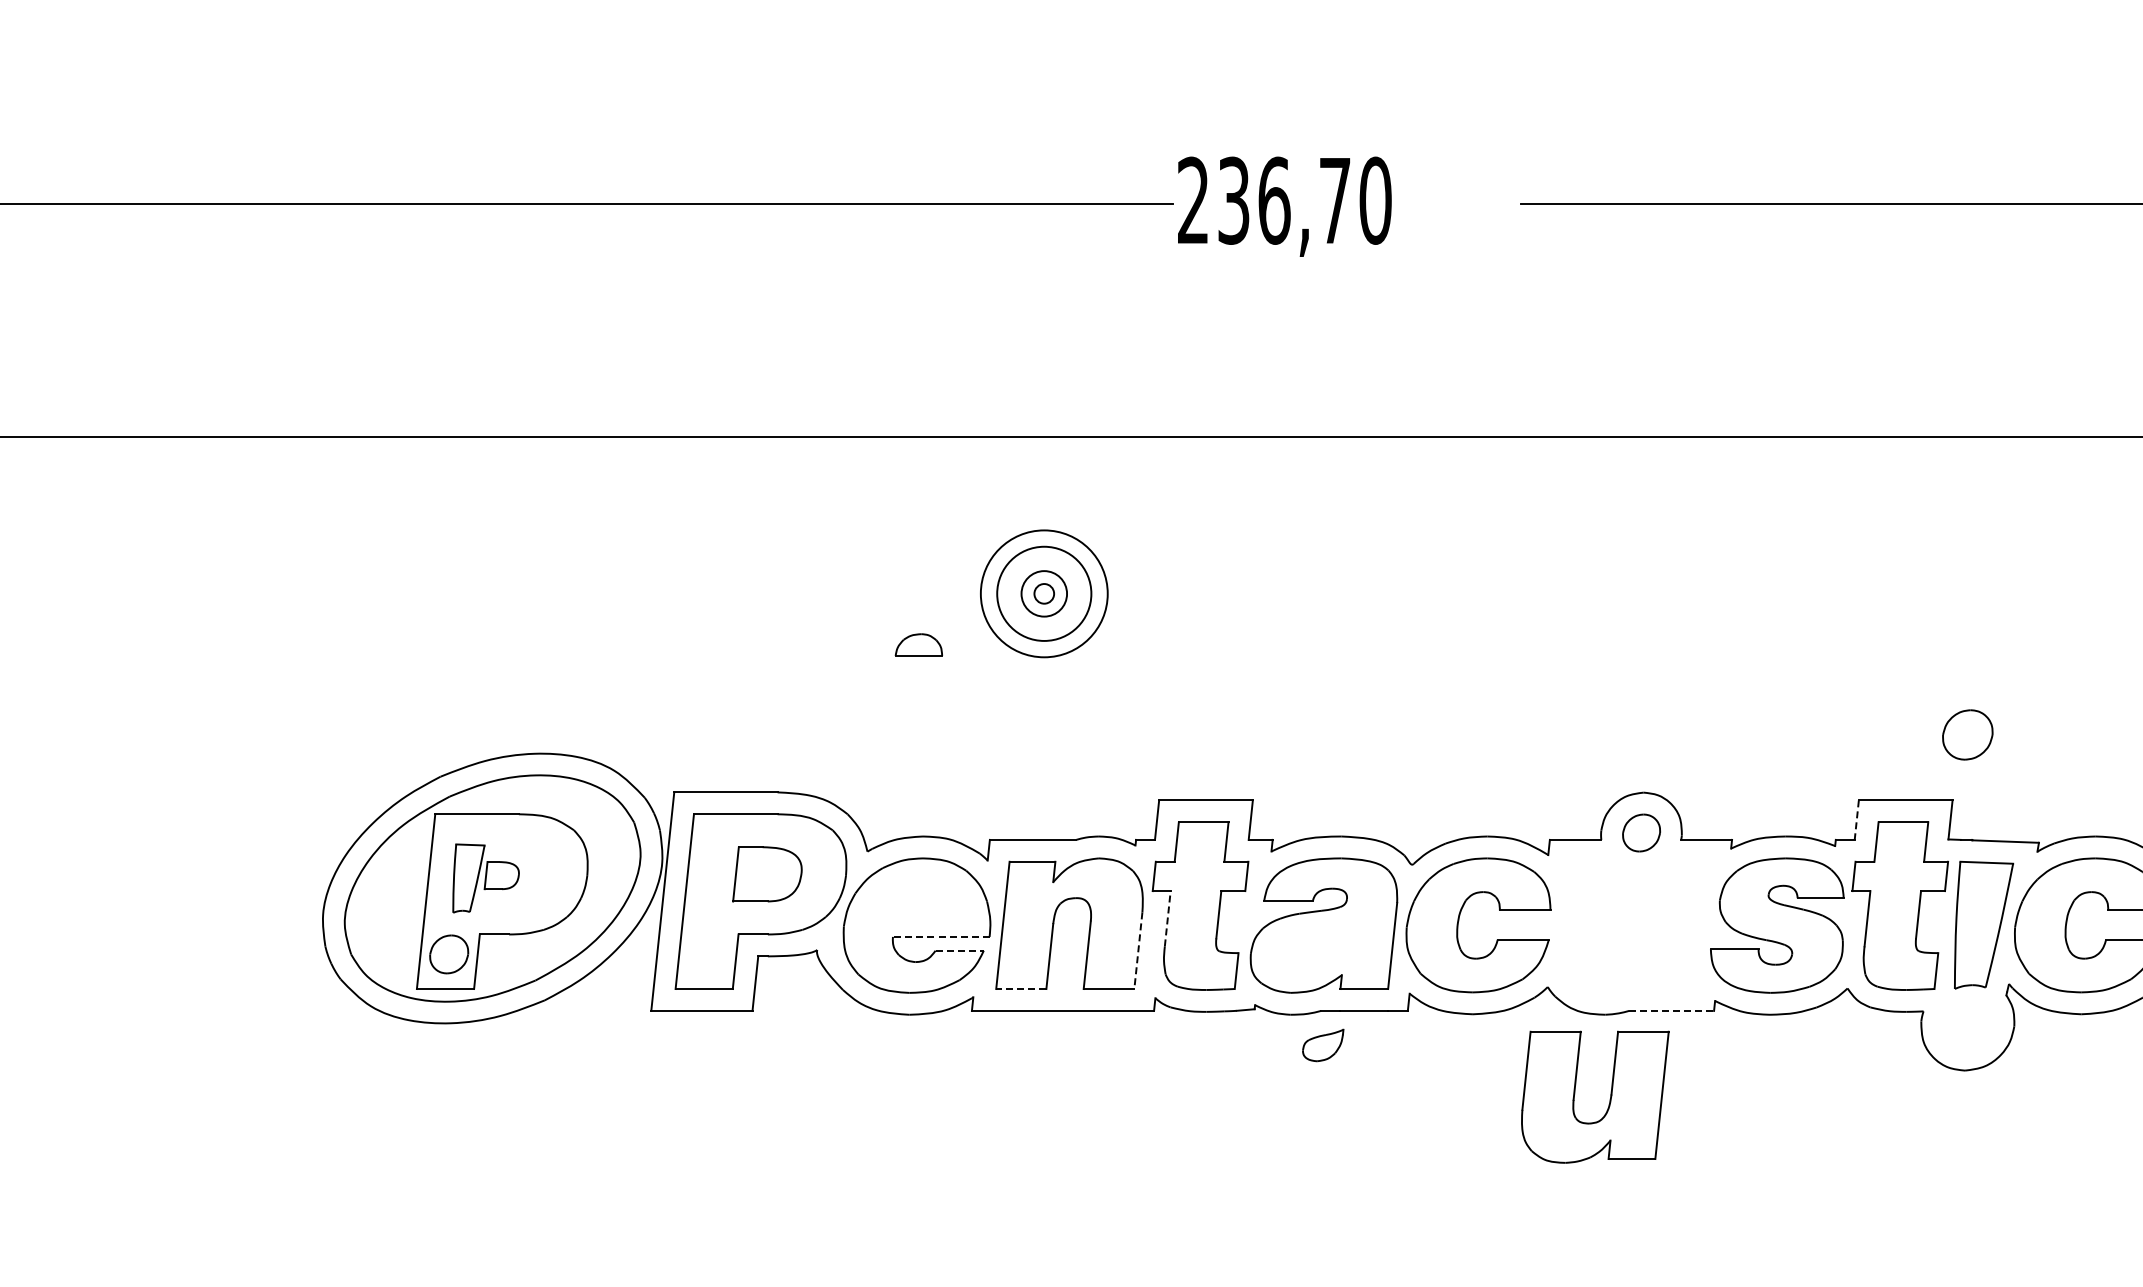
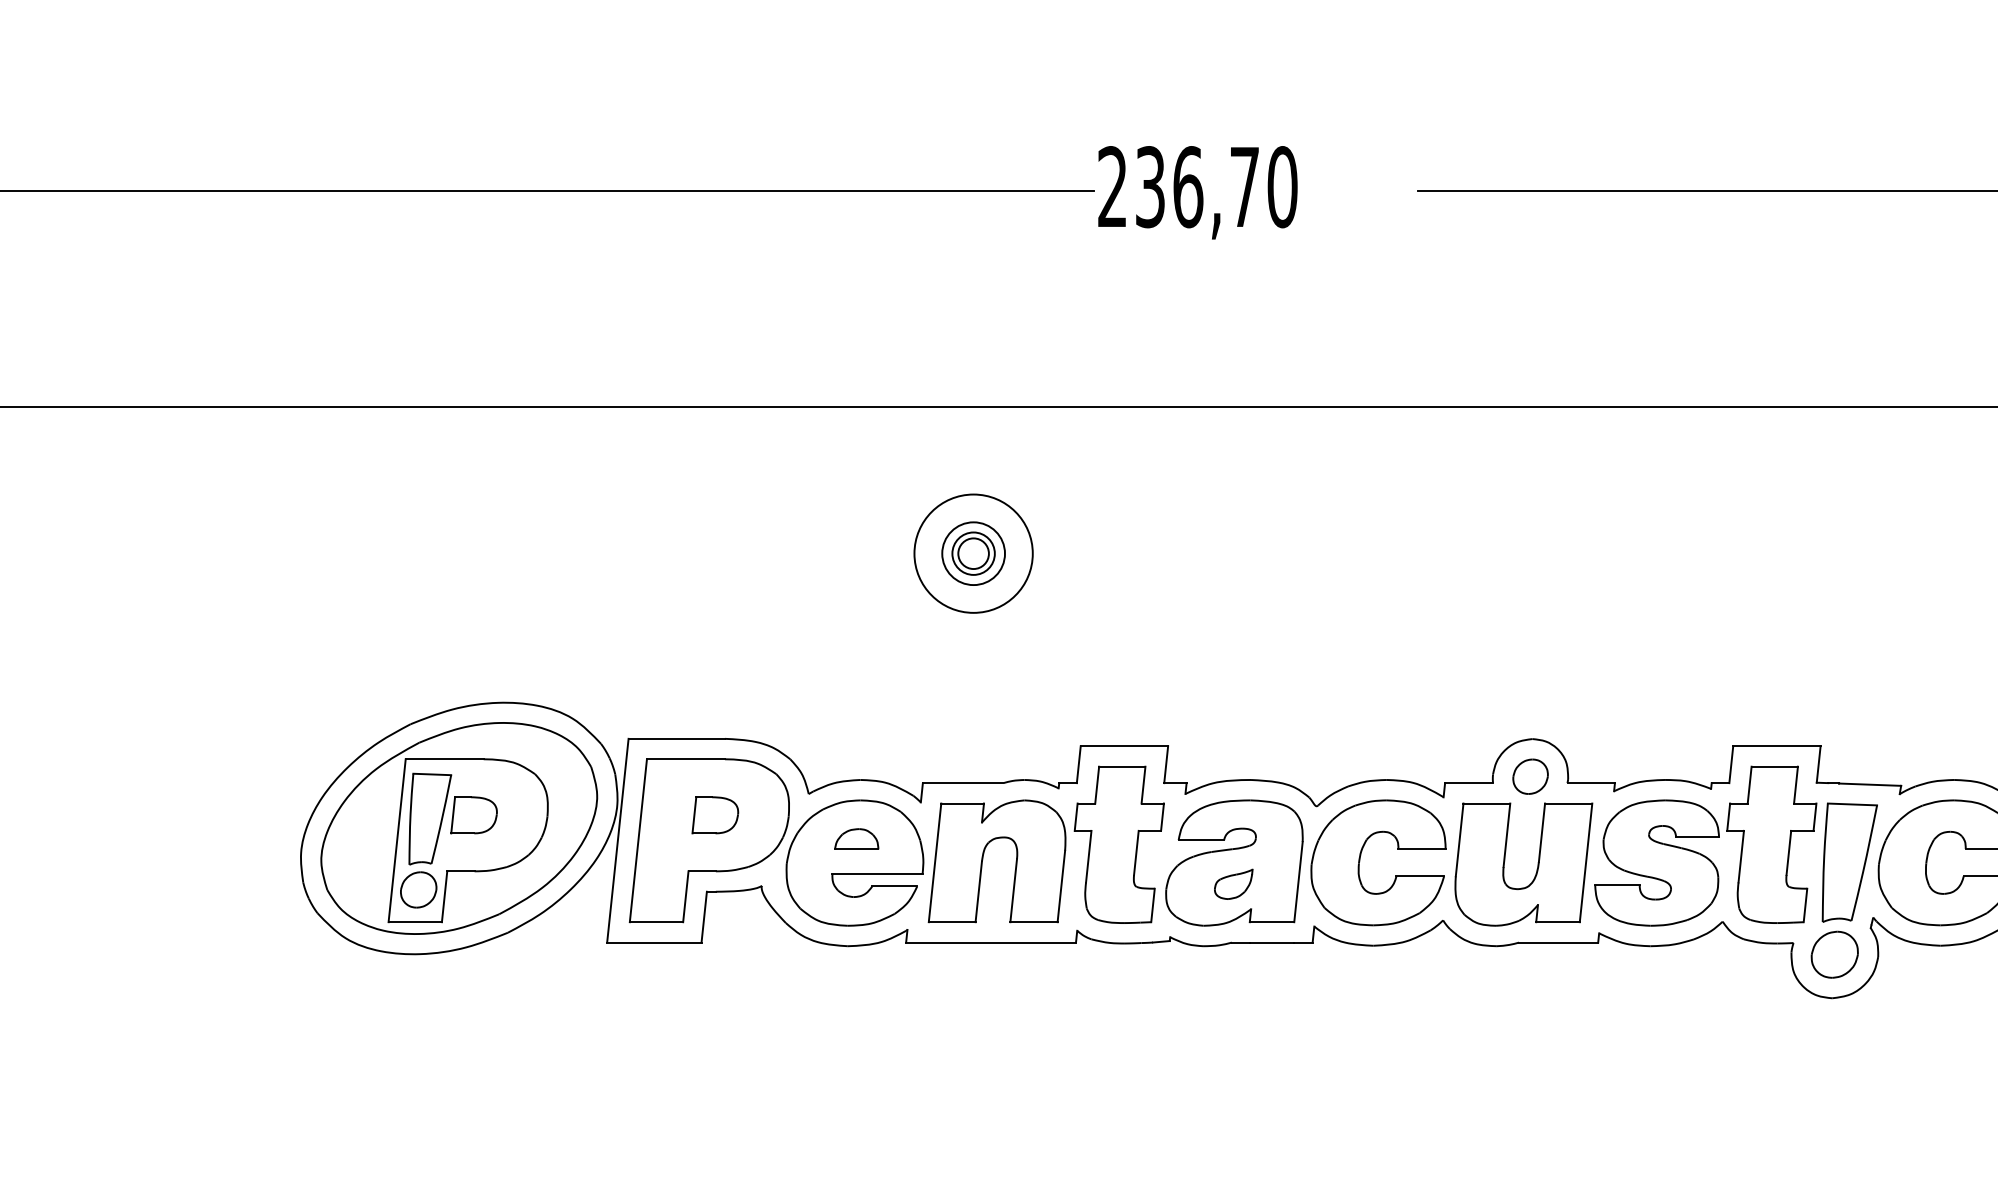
circle: (1043, 593) -> (972, 553), size x0.71
circle: (1043, 593) -> (972, 553), size x1.67
part: (918, 644) -> (856, 838), moved
part: (1967, 734) -> (1834, 954), moved
line: (1856, 820) -> (1731, 765), dashed -> solid
part: (766, 874) -> (714, 815), size x0.71
part: (485, 878) -> (452, 819), size x1.43
line: (1167, 918) -> (1088, 856), dashed -> solid
line: (940, 936) -> (876, 873), dashed -> solid
line: (960, 950) -> (895, 886), dashed -> solid
line: (1138, 951) -> (1061, 887), dashed -> solid
line: (1020, 989) -> (951, 922), dashed -> solid
line: (1672, 1010) -> (1559, 942), dashed -> solid
part: (1323, 1045) -> (1233, 884), moved
part: (1609, 1099) -> (1537, 866), moved

